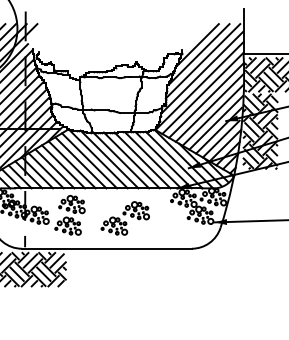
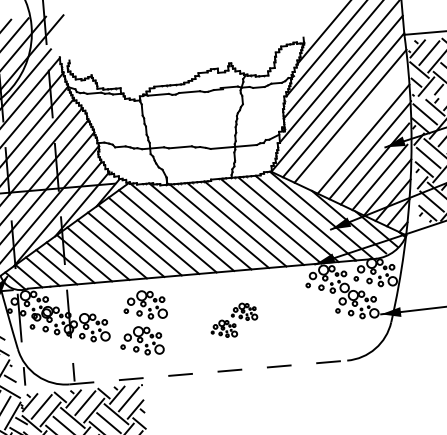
line: (209, 107) -> (356, 127), removed
part: (124, 218) -> (232, 320), size x0.6
line: (106, 248) -> (207, 372), solid -> dashed

